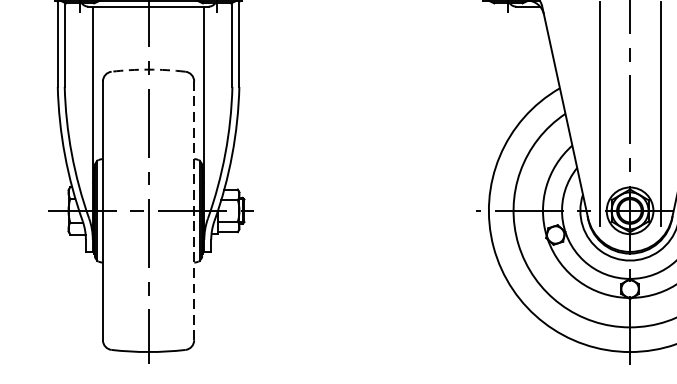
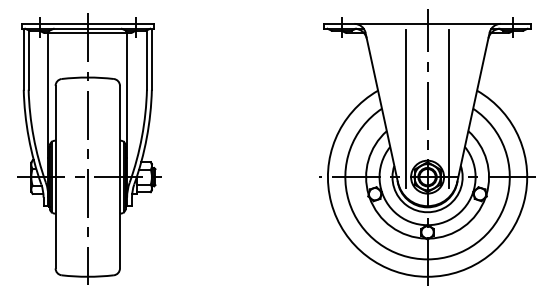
arc: (148, 69) -> (87, 77), dashed -> solid
line: (193, 209) -> (119, 176), dashed -> solid

